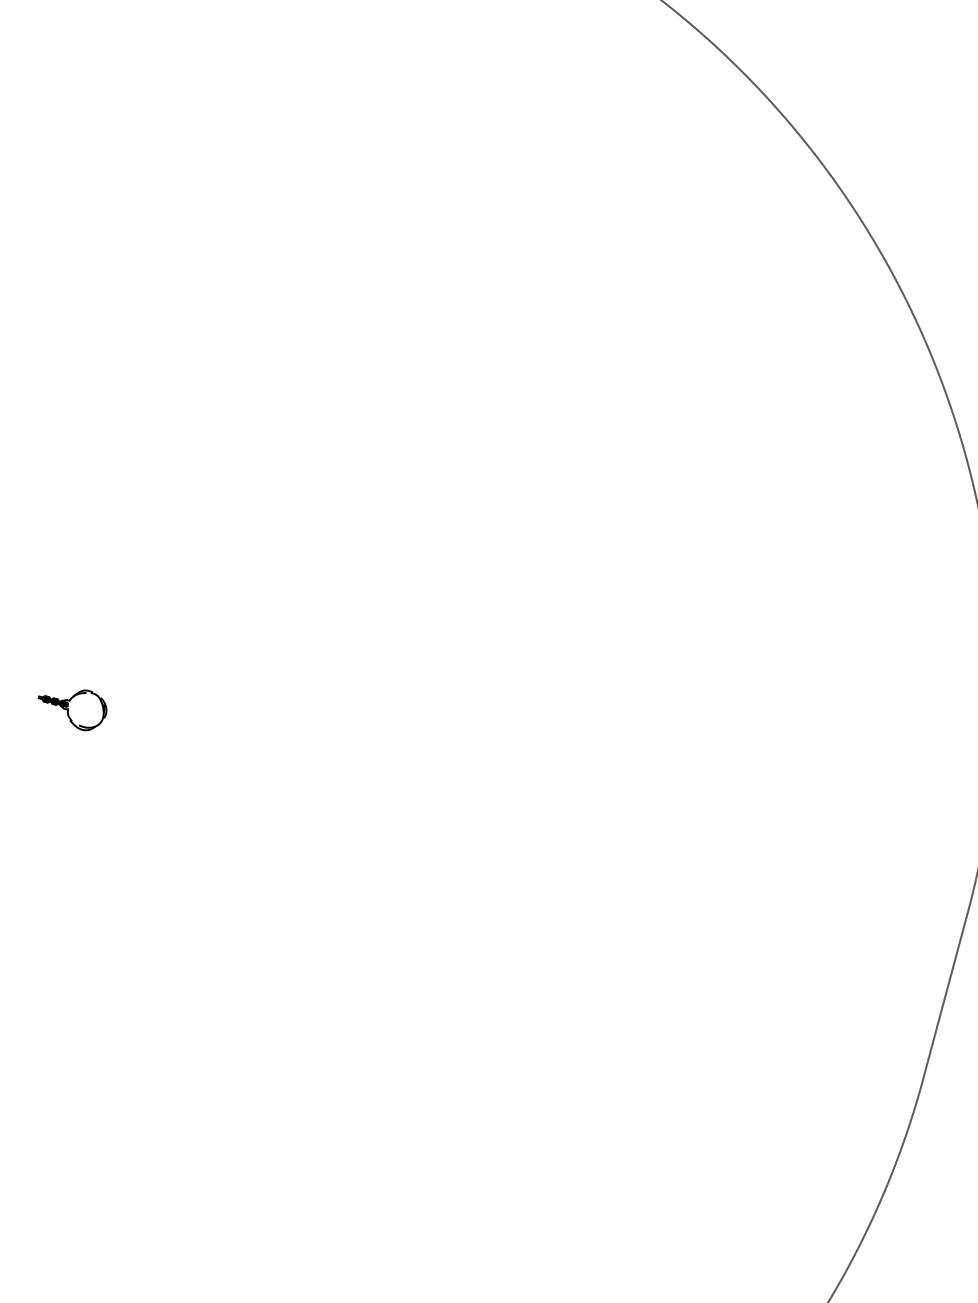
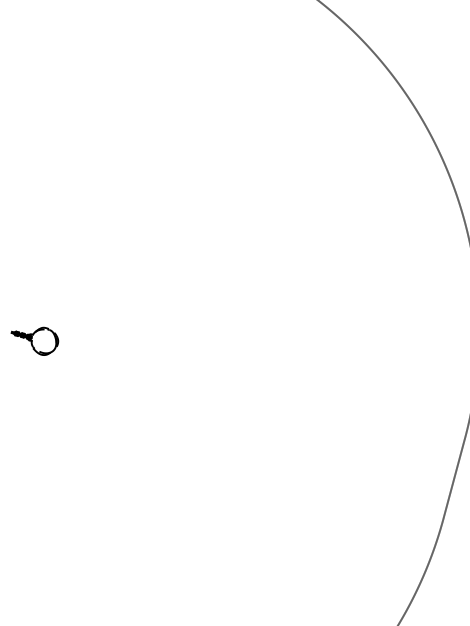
part: (71, 708) -> (34, 340), size x1.43

